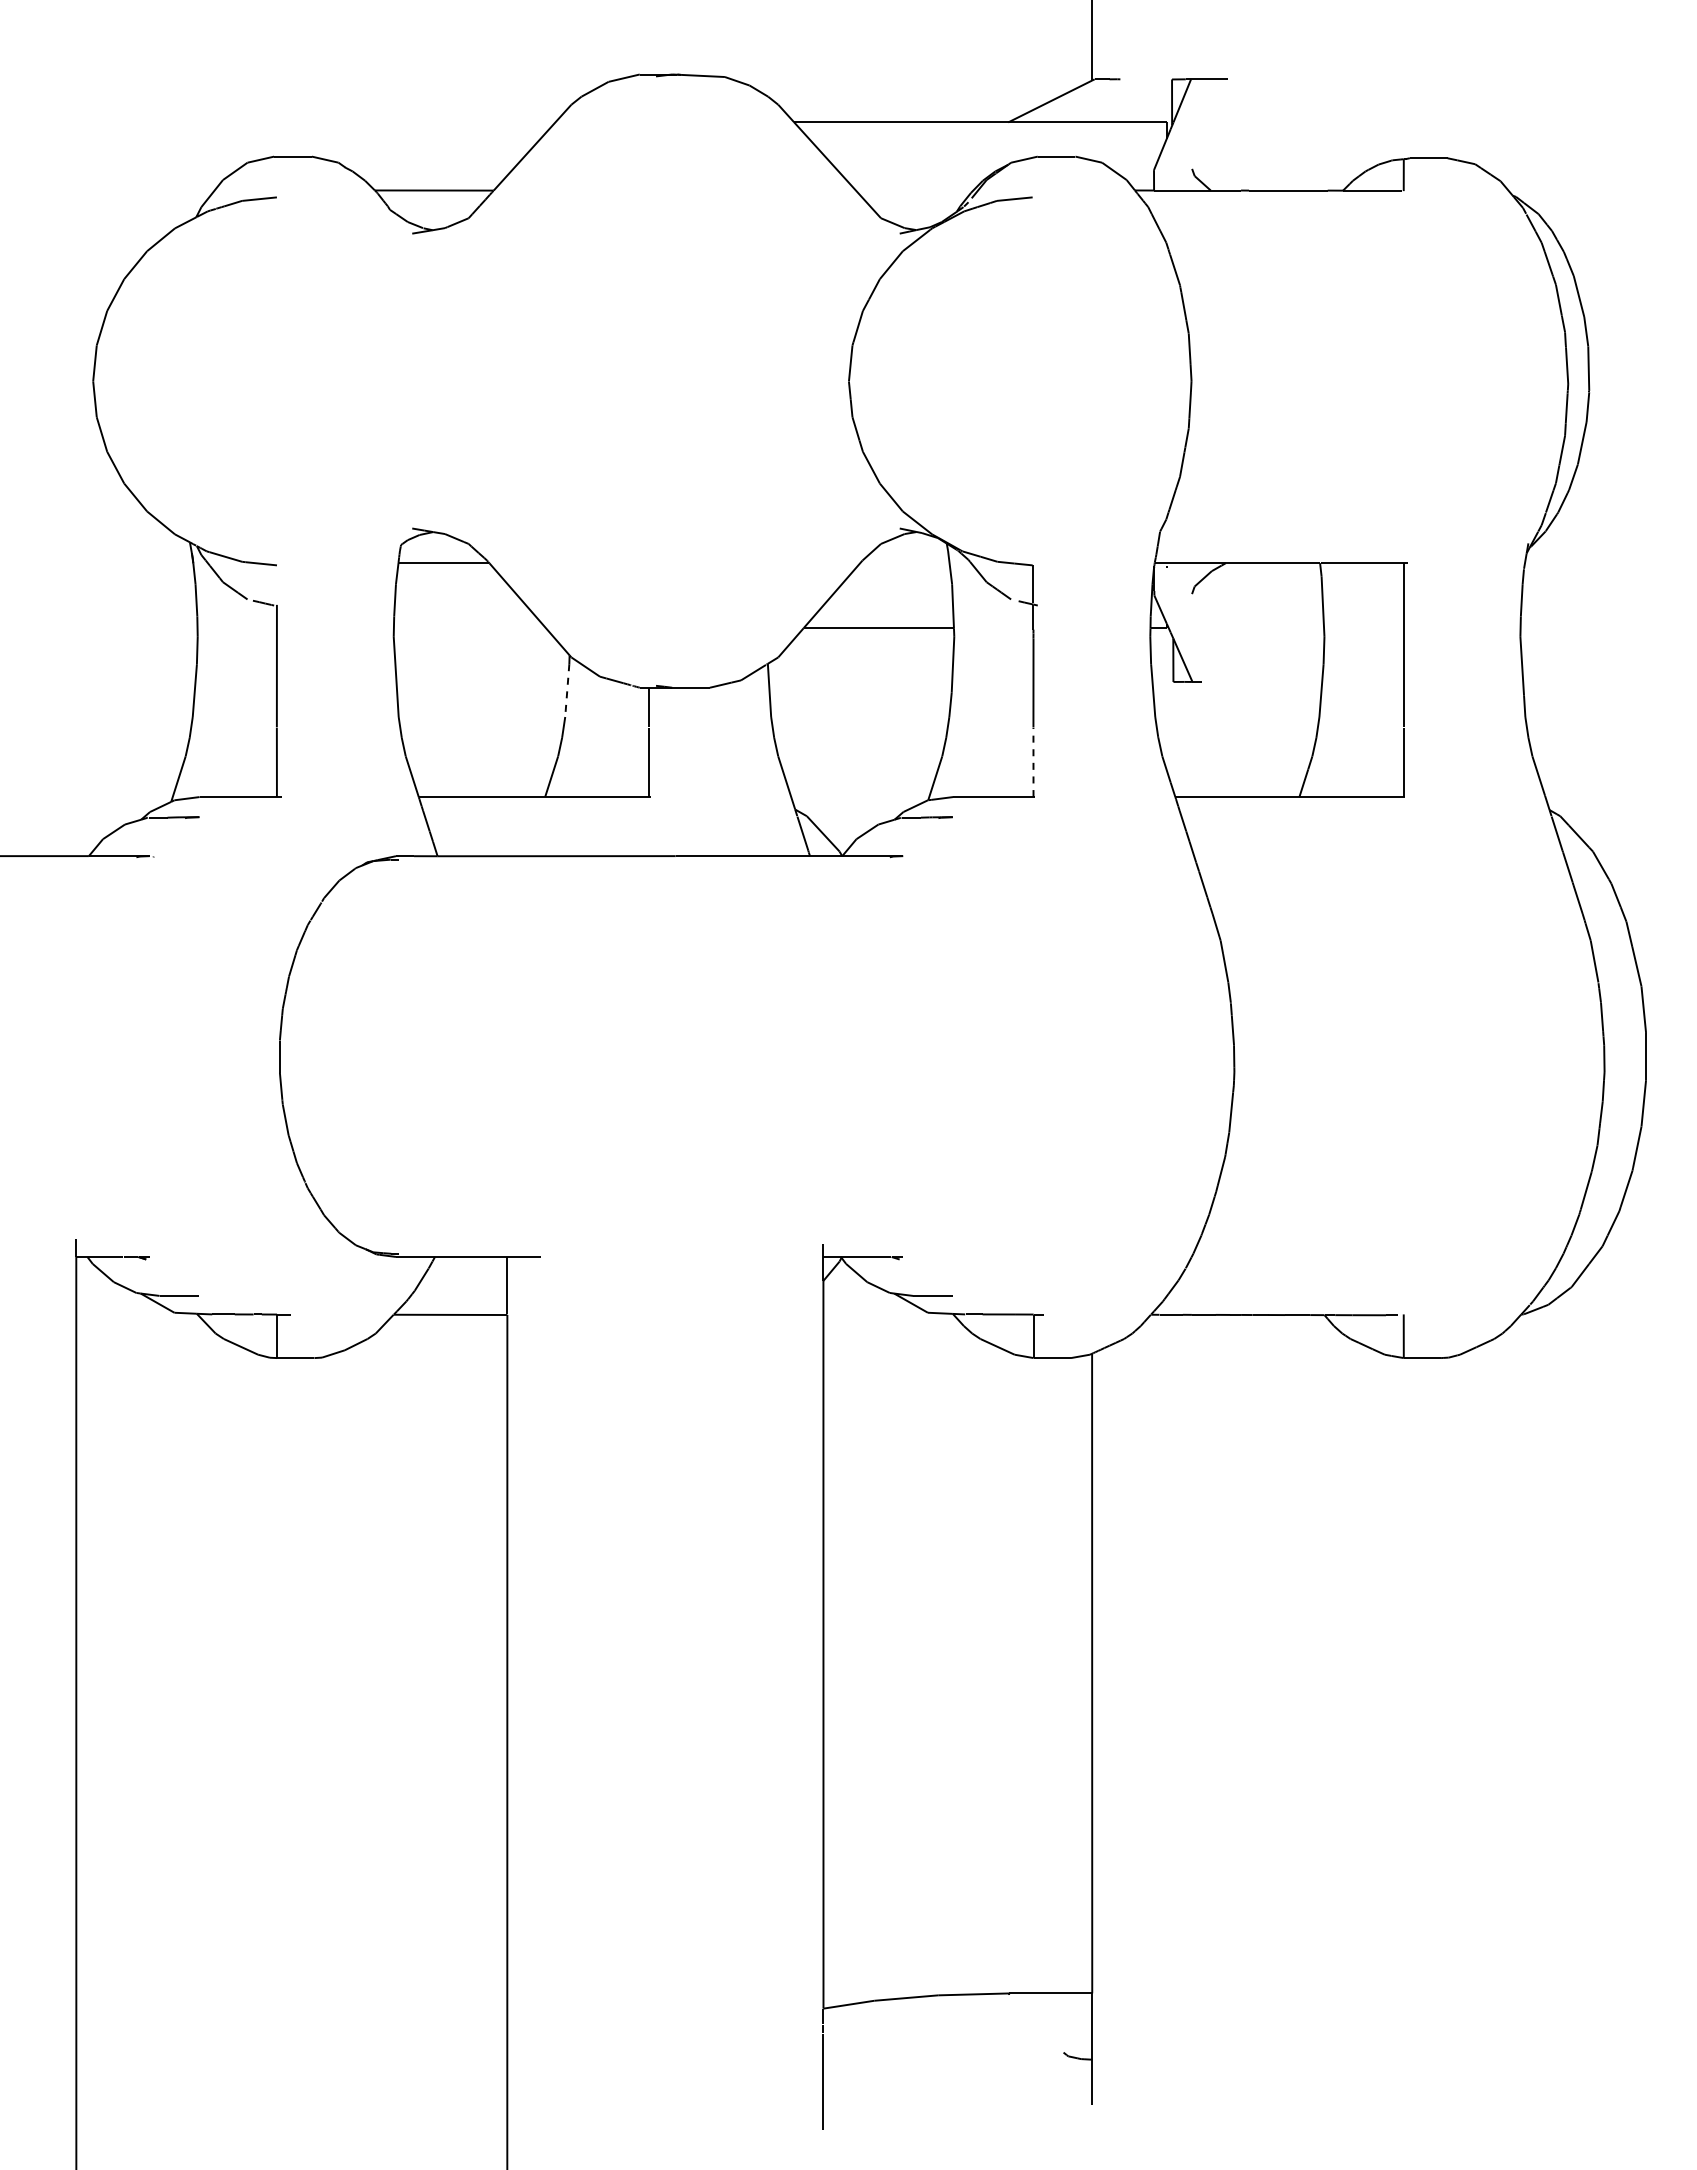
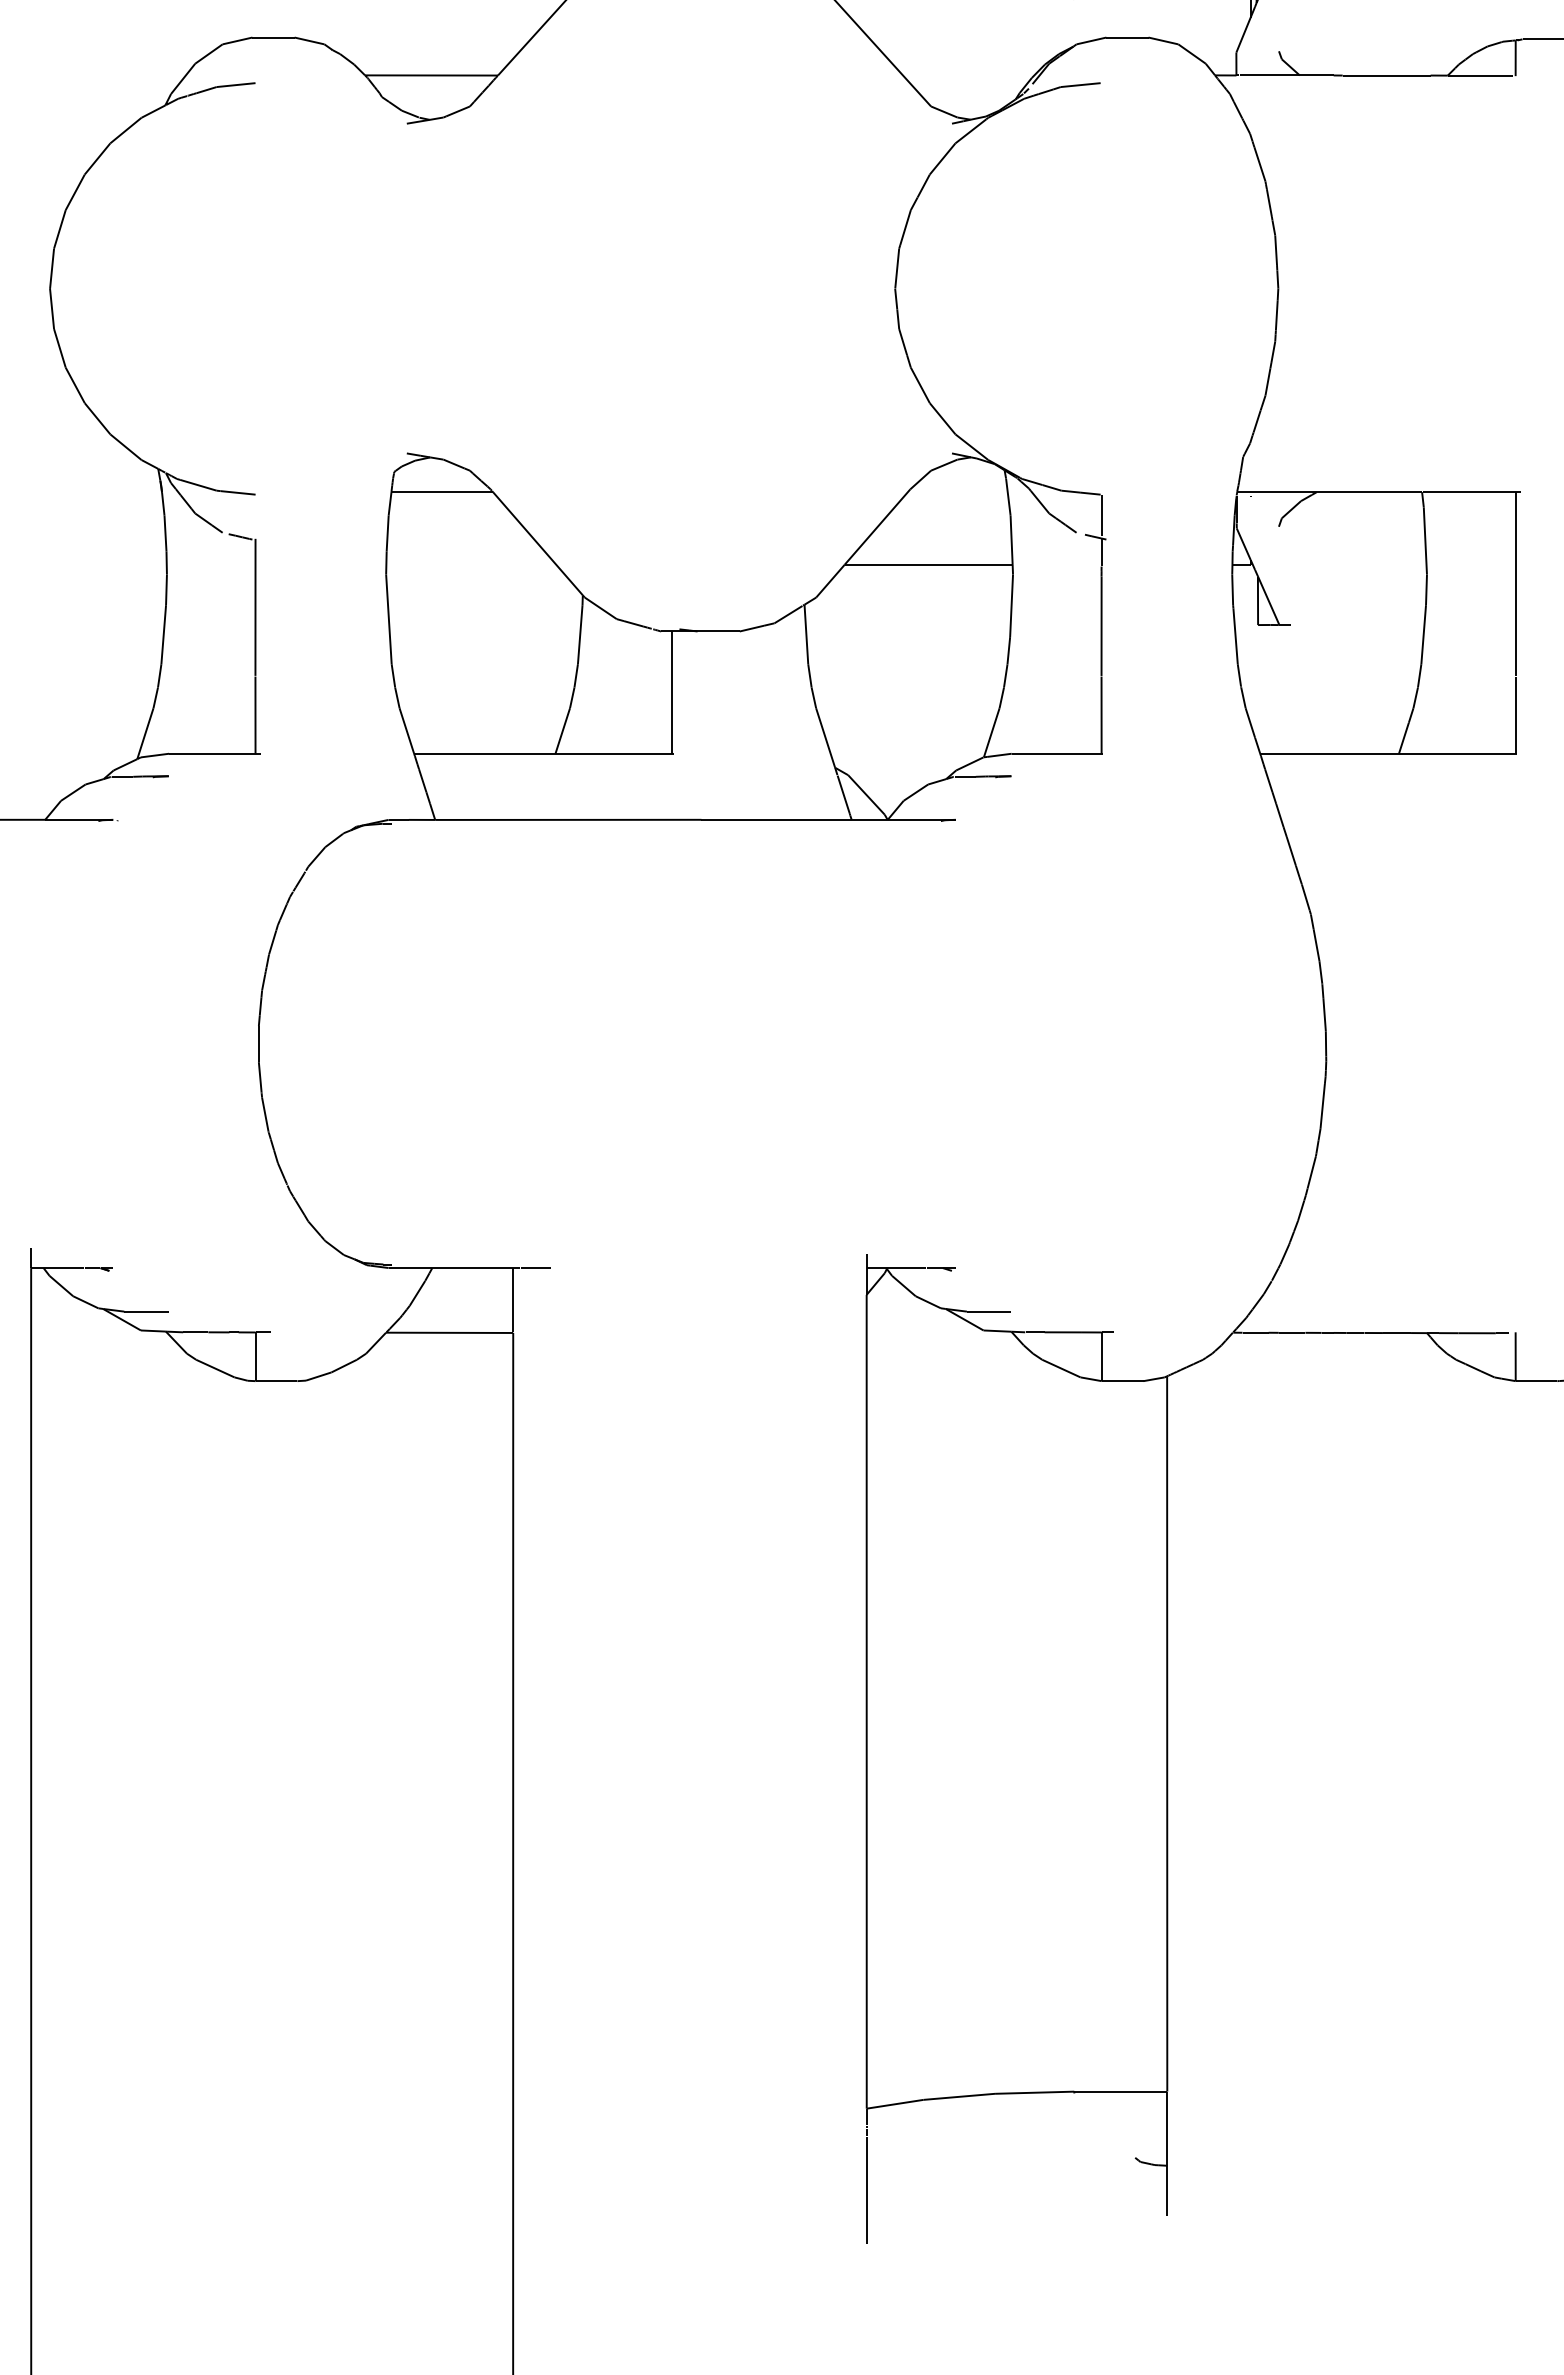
line: (567, 691) -> (580, 635), dashed -> solid
line: (1033, 762) -> (1101, 715), dashed -> solid

